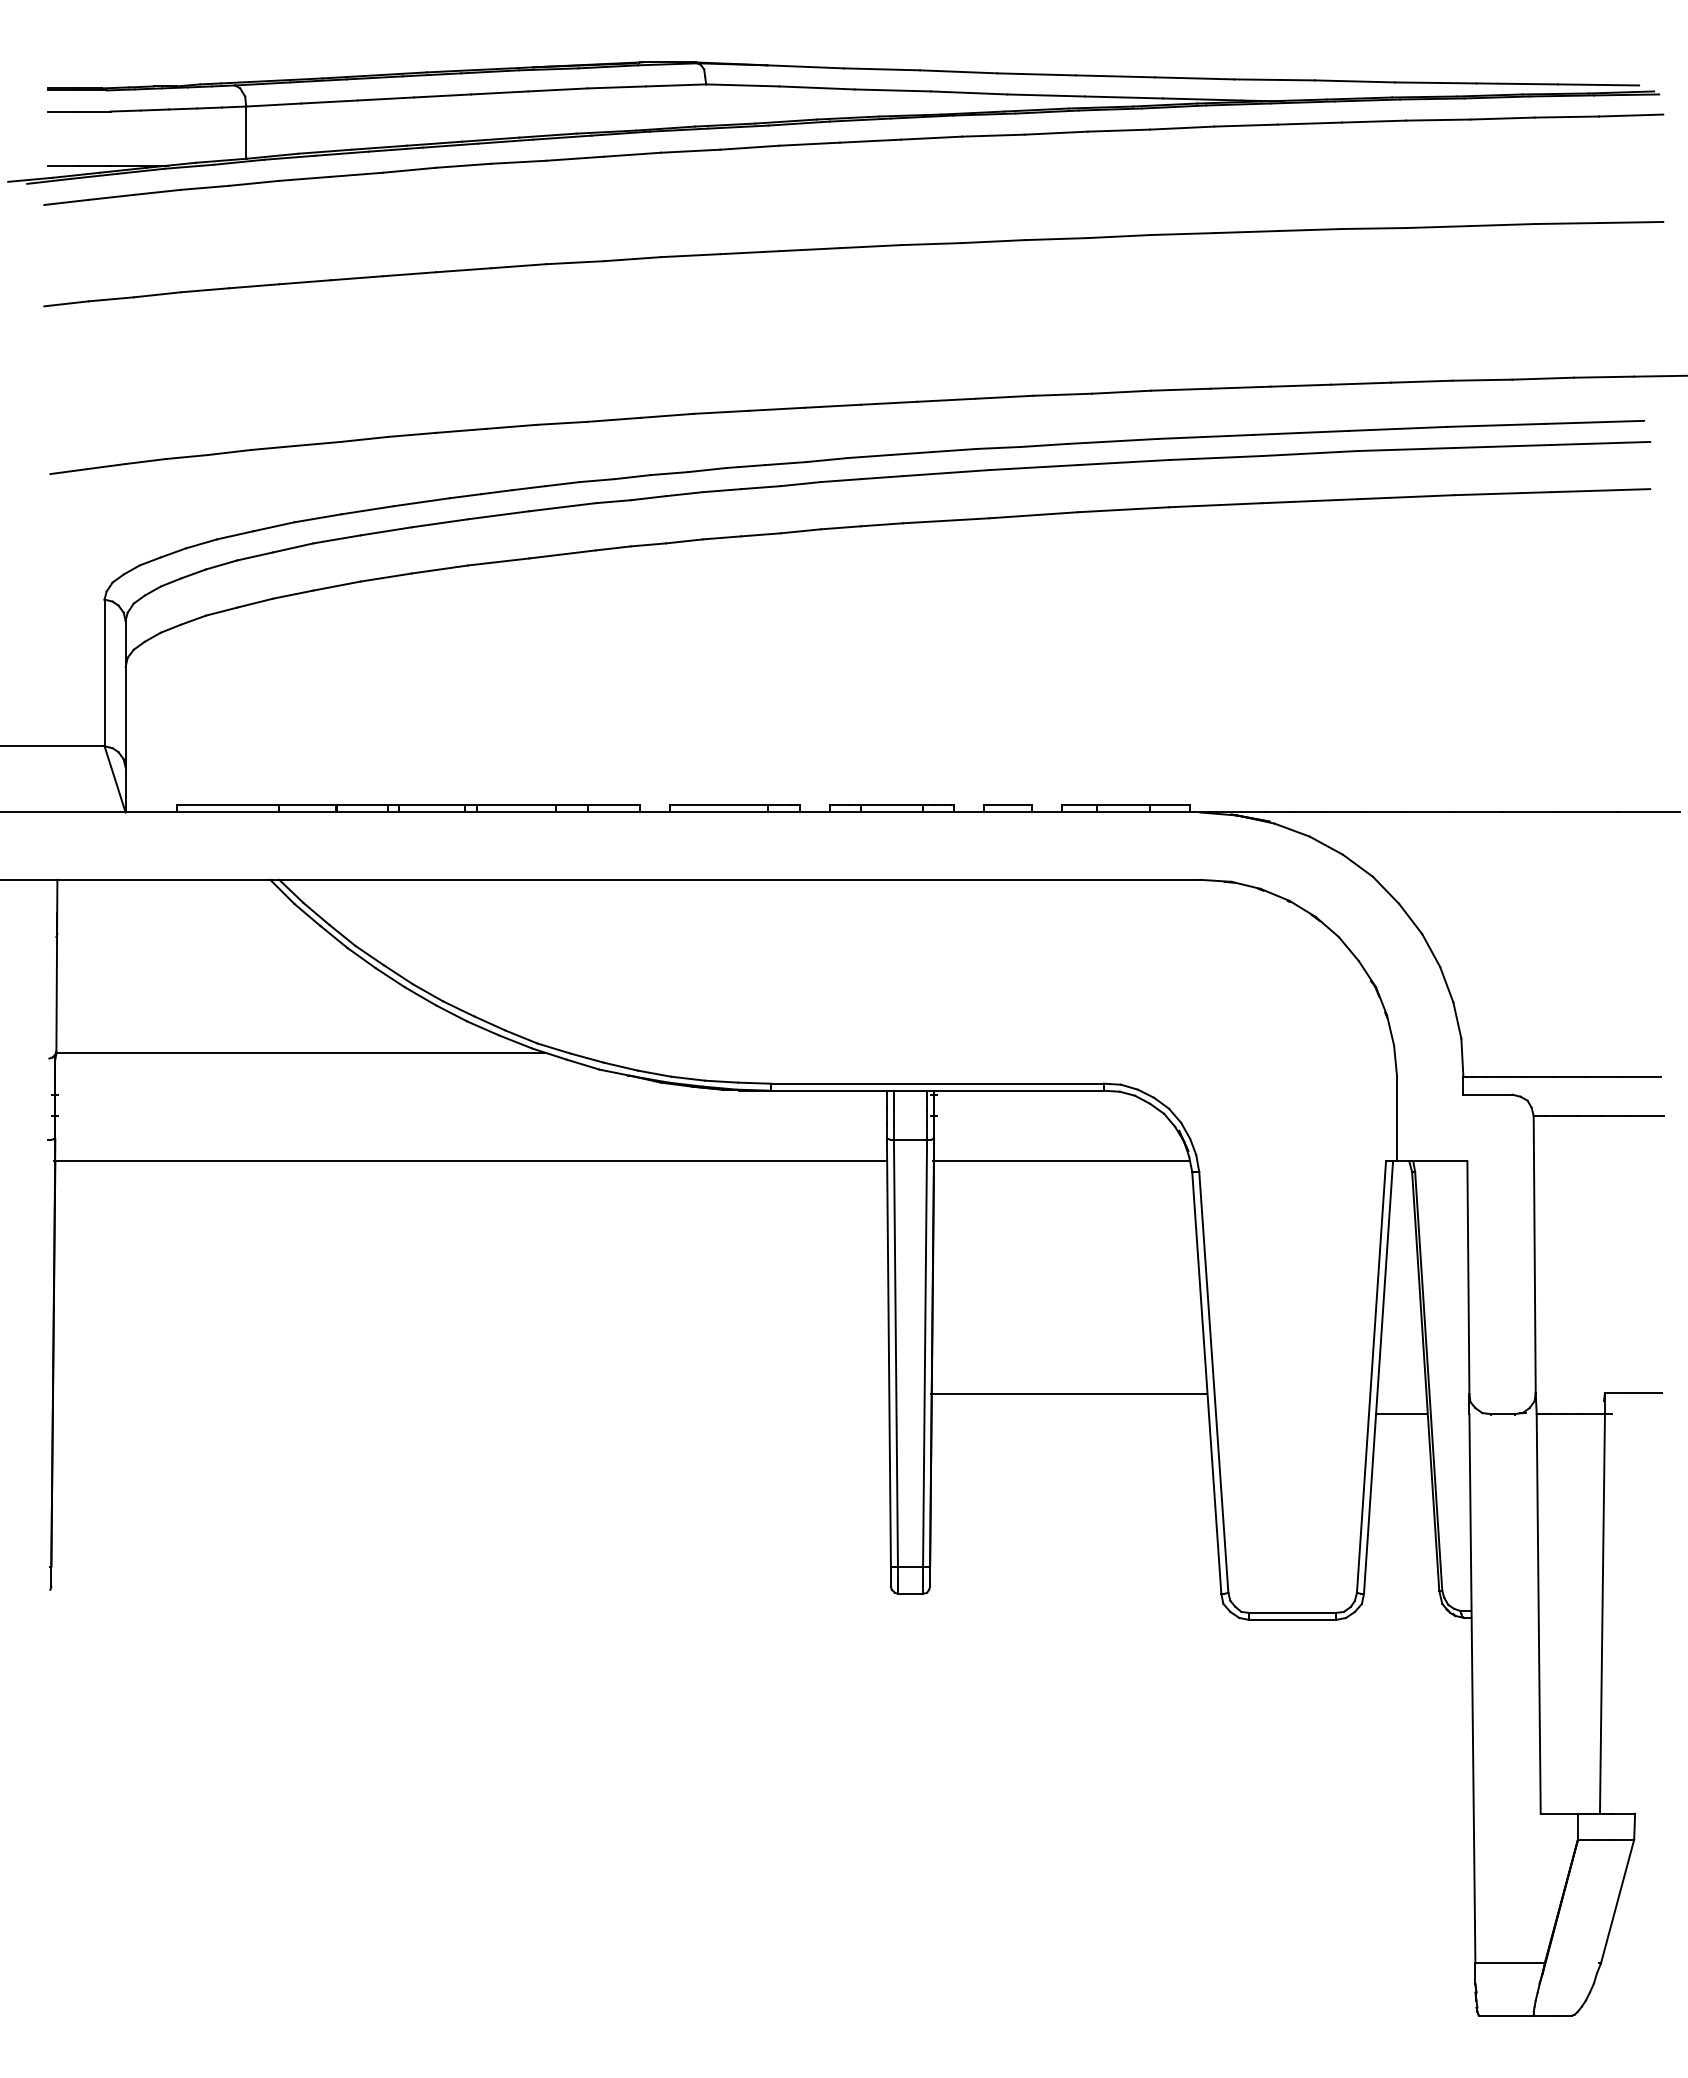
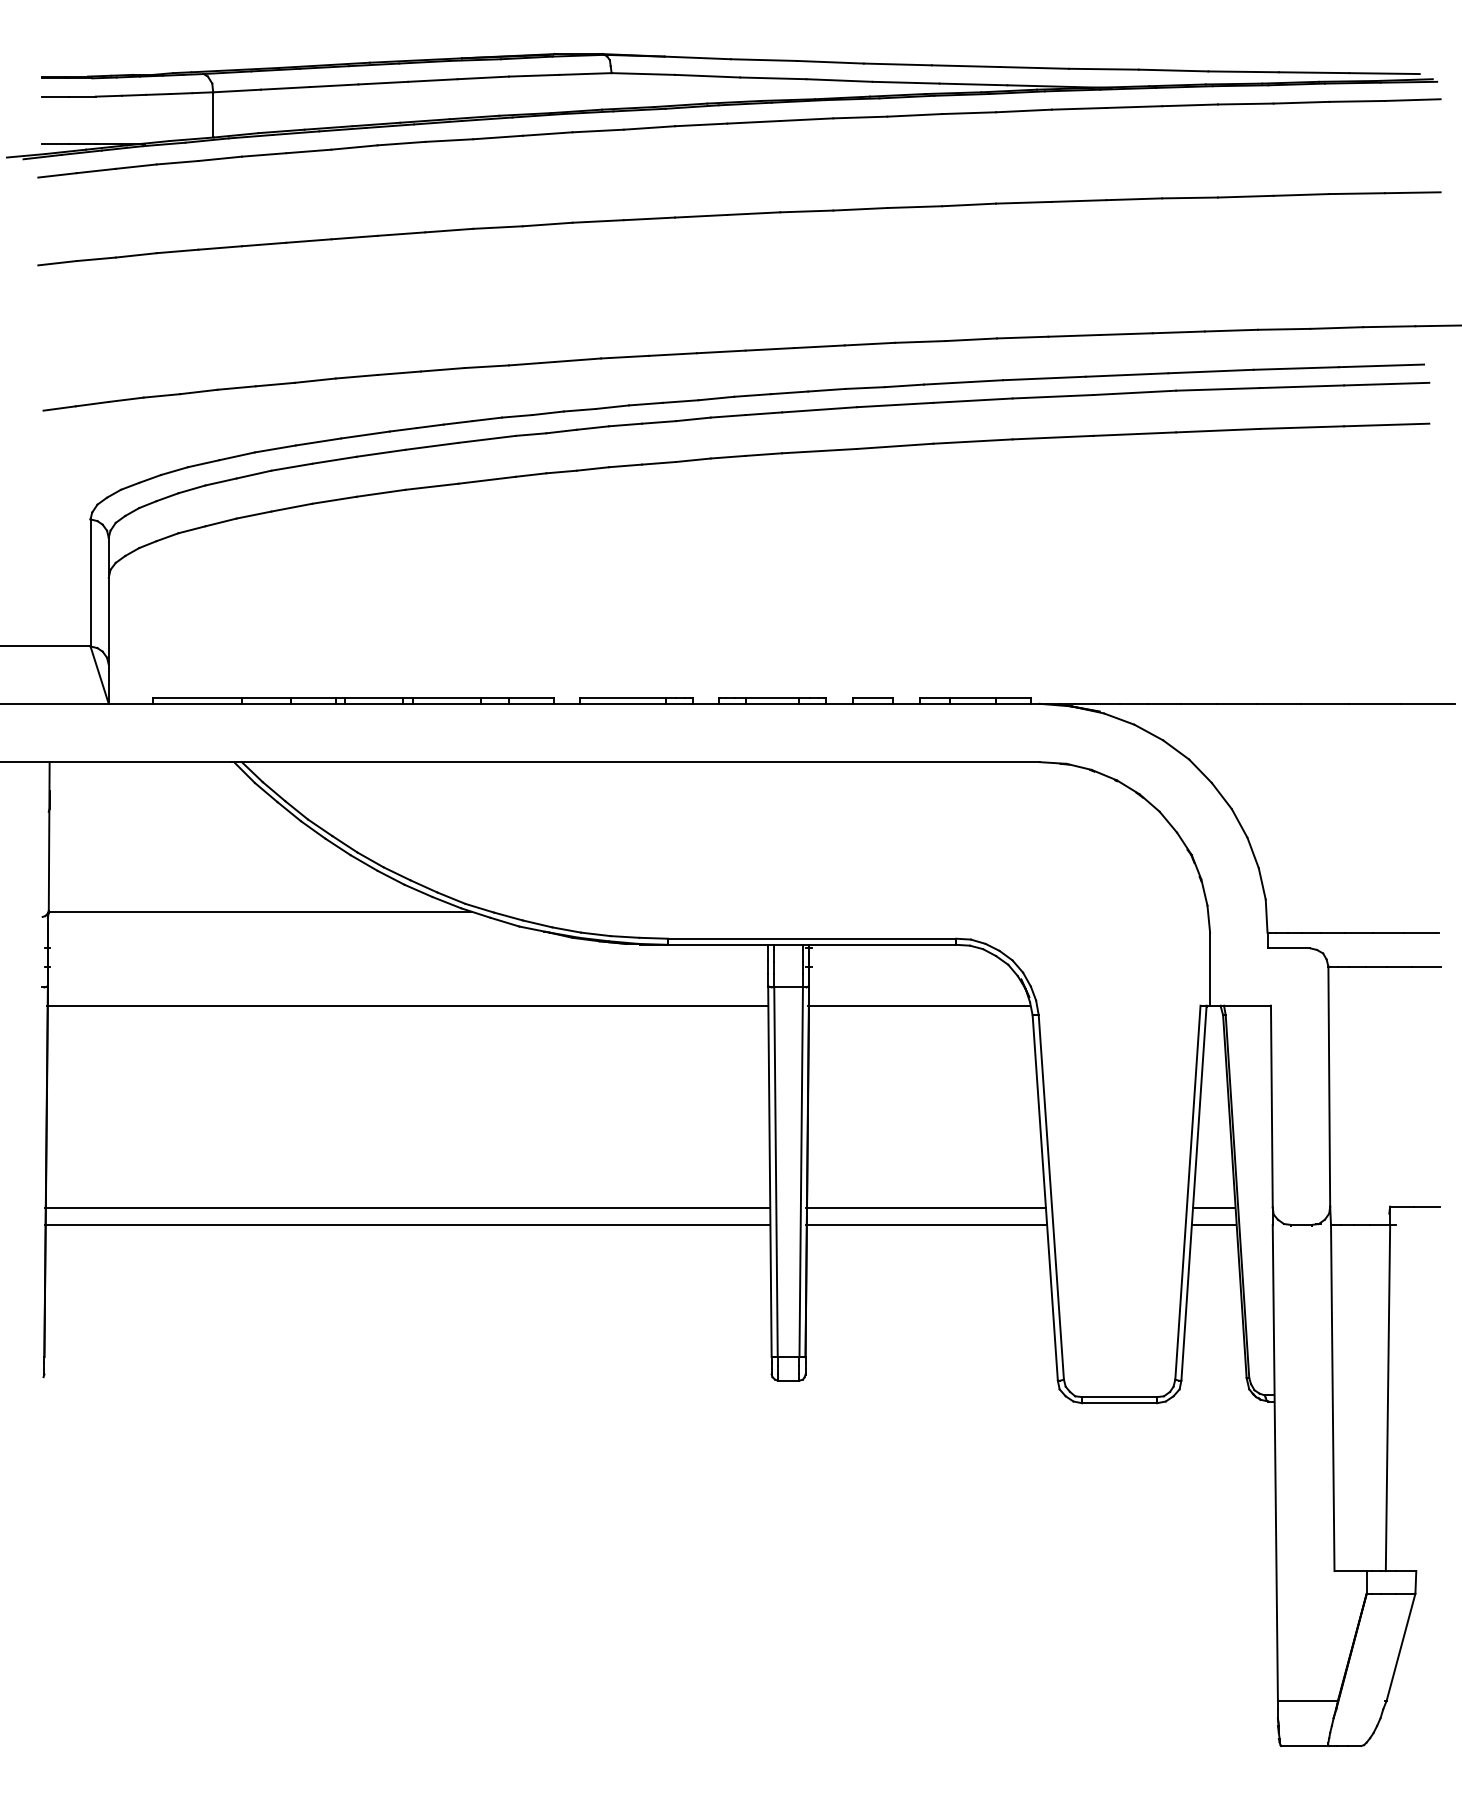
line: (470, 1394) -> (407, 1207), added
line: (1401, 1394) -> (1213, 1207), added
line: (470, 1414) -> (407, 1225), added
line: (1069, 1414) -> (926, 1225), added

